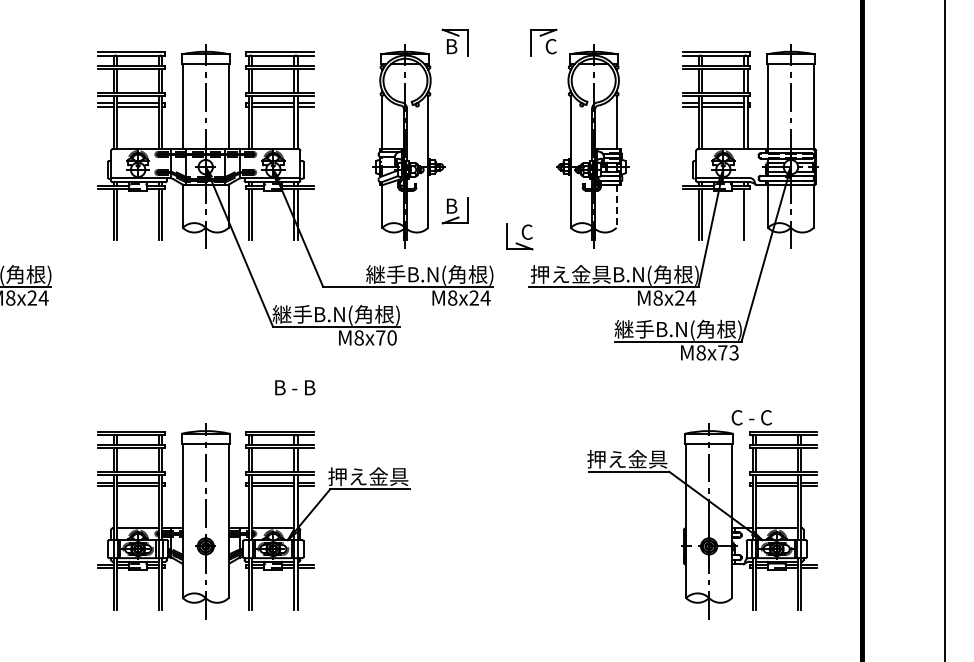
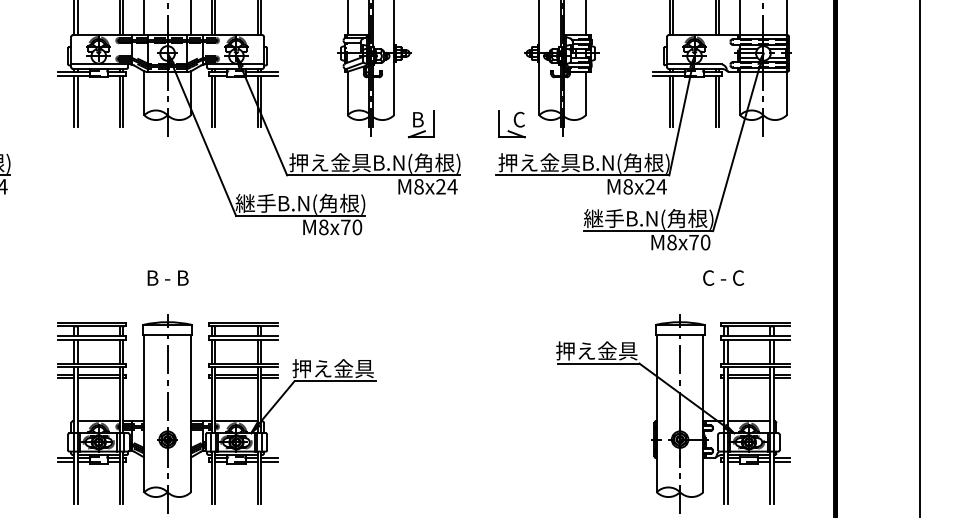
line: (616, 207) -> (585, 94), dashed -> solid
part: (454, 210) -> (420, 124), moved
line: (747, 213) -> (719, 100), added
part: (519, 236) -> (511, 124), moved
text: (365, 274) -> (330, 162), 継手B.N(角根) -> 押え金具B.N(角根)
text: (733, 352) -> (704, 242), M8x73 -> M8x70
text: (295, 387) -> (168, 277), moved
text: (751, 417) -> (723, 277), moved

